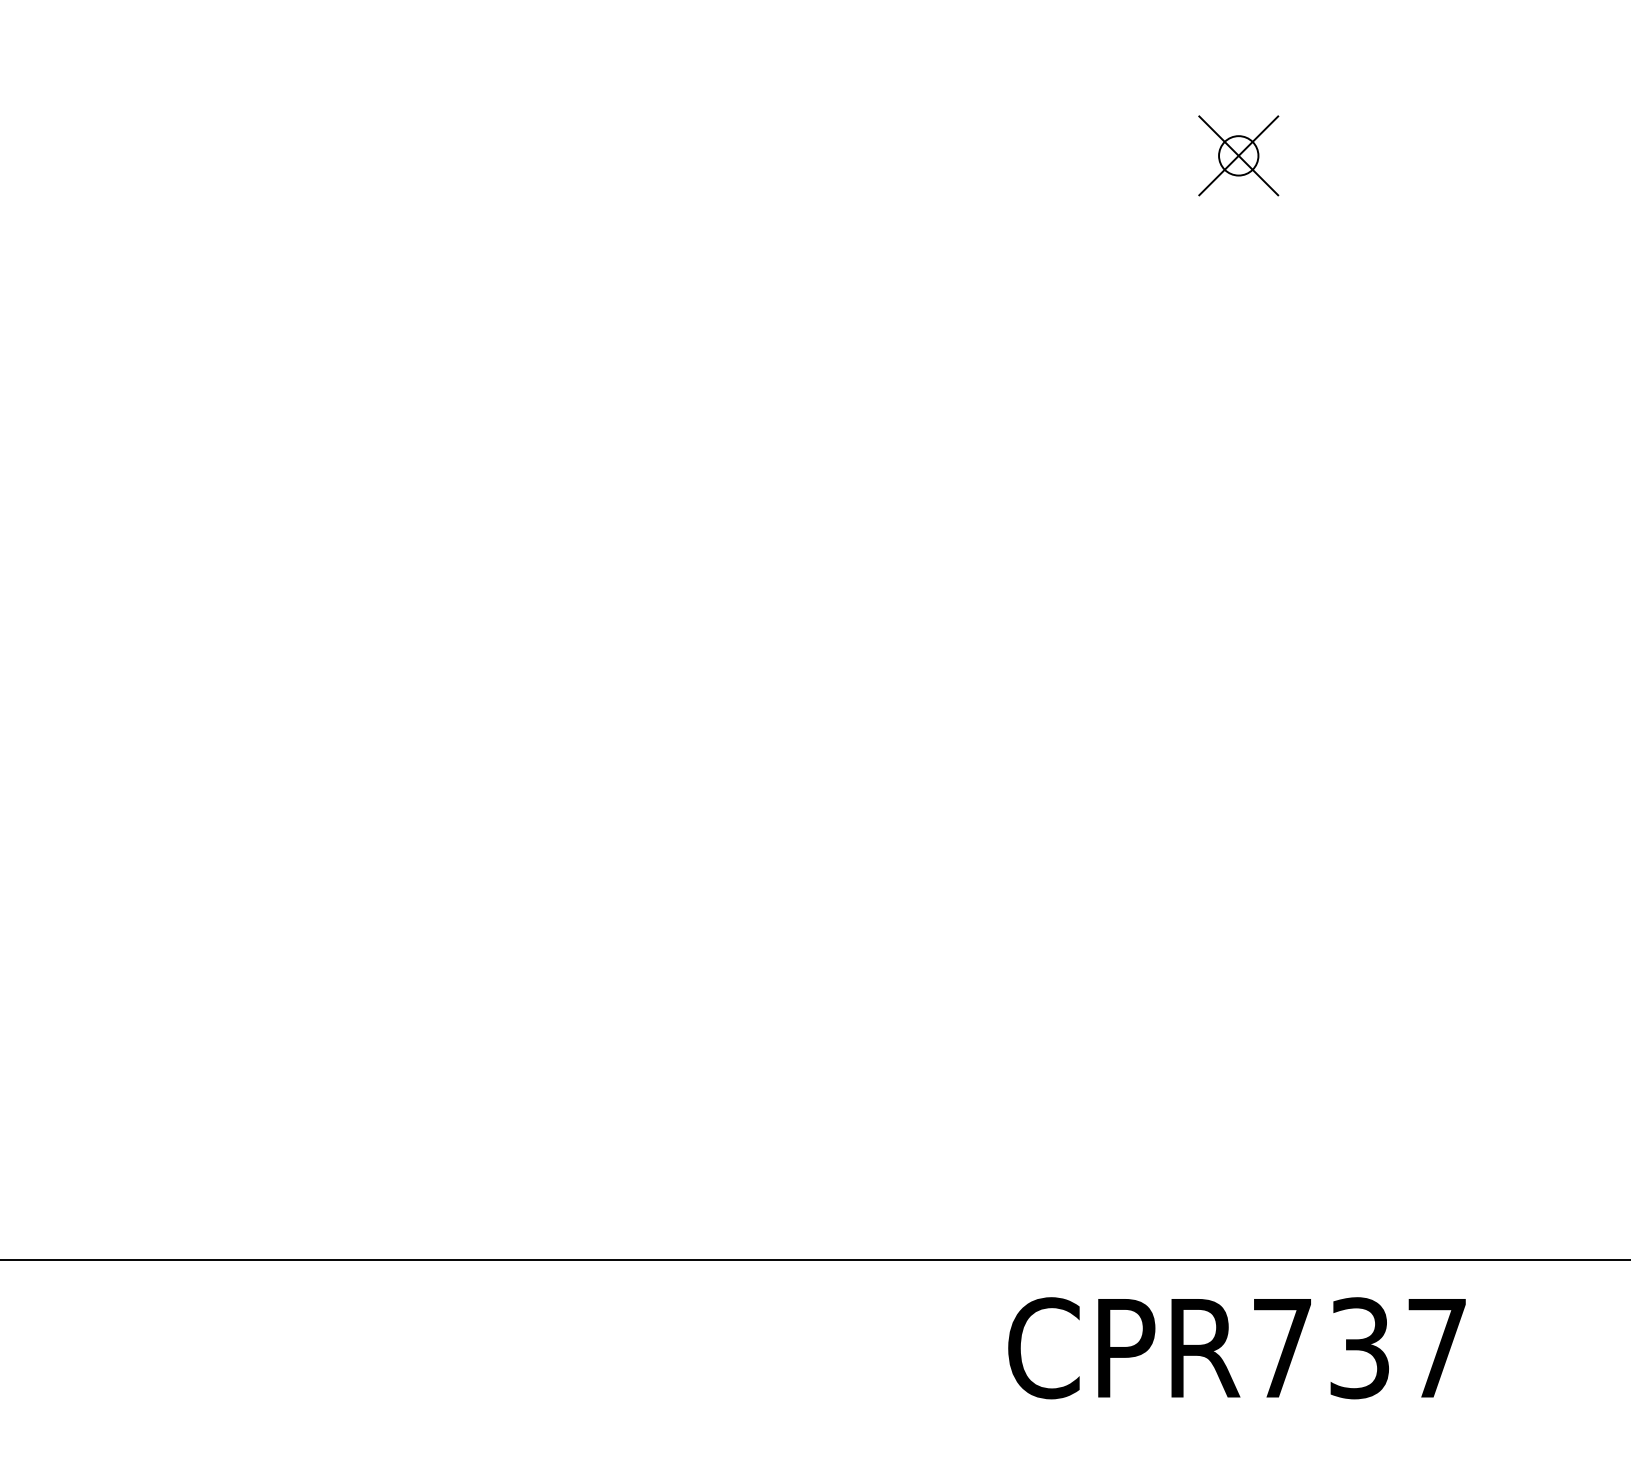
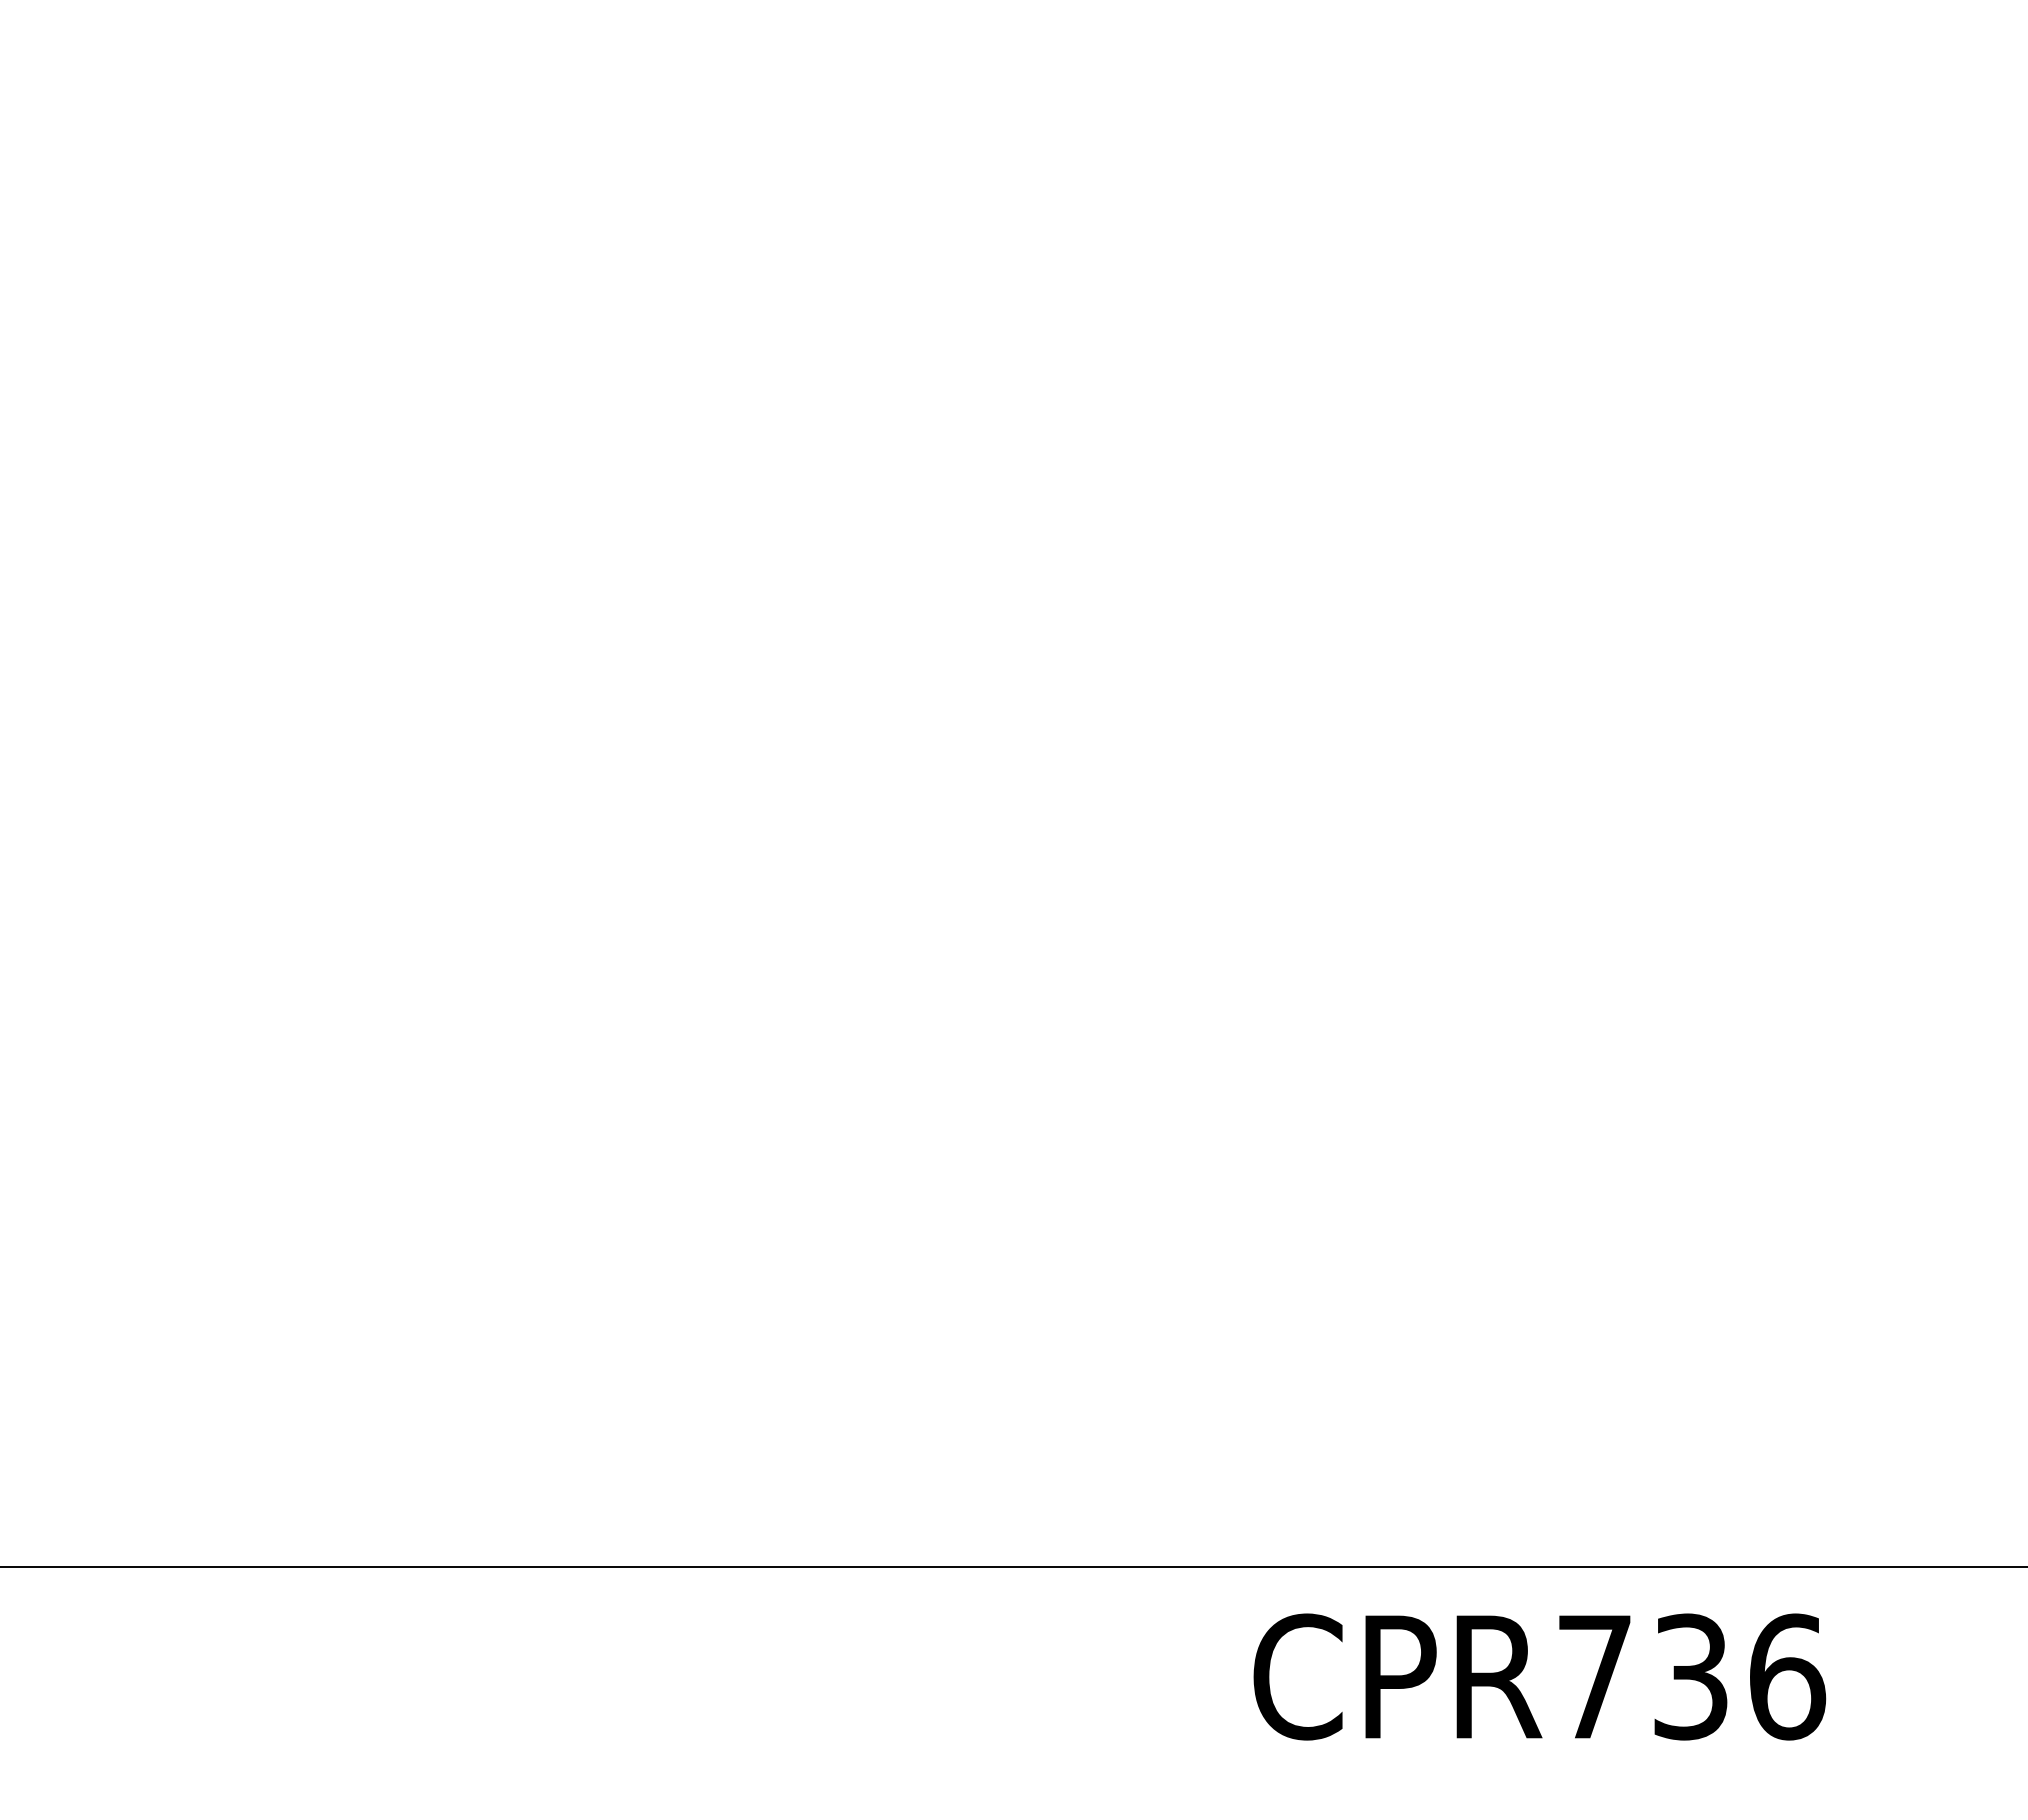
part: (1238, 156) -> (1540, 194), removed
text: (1438, 1347) -> (1788, 1676), CPR737 -> CPR736

